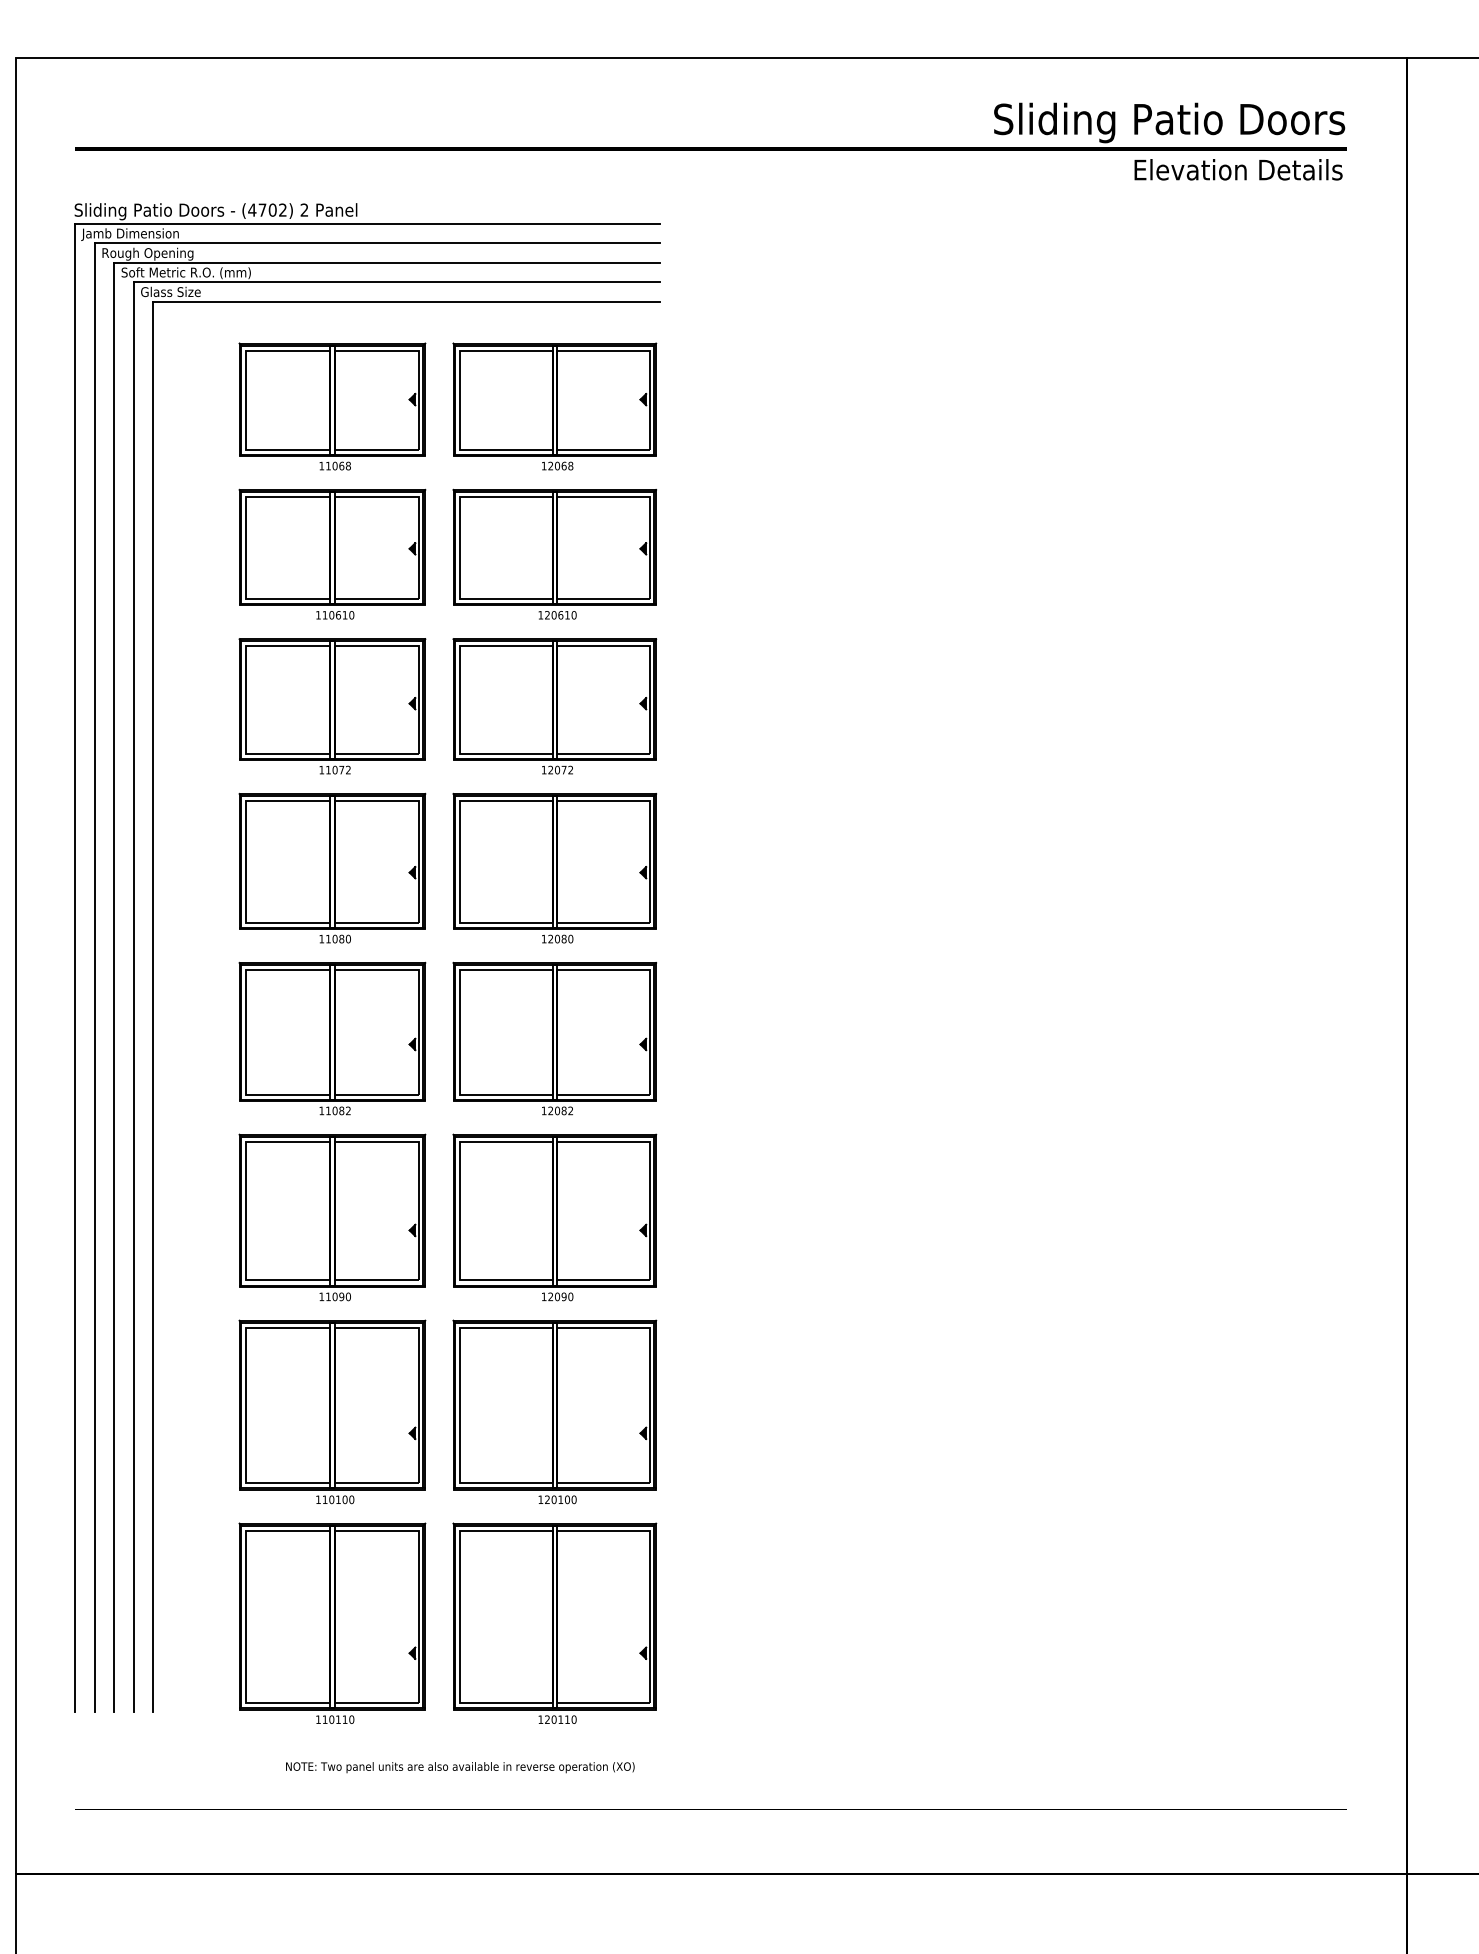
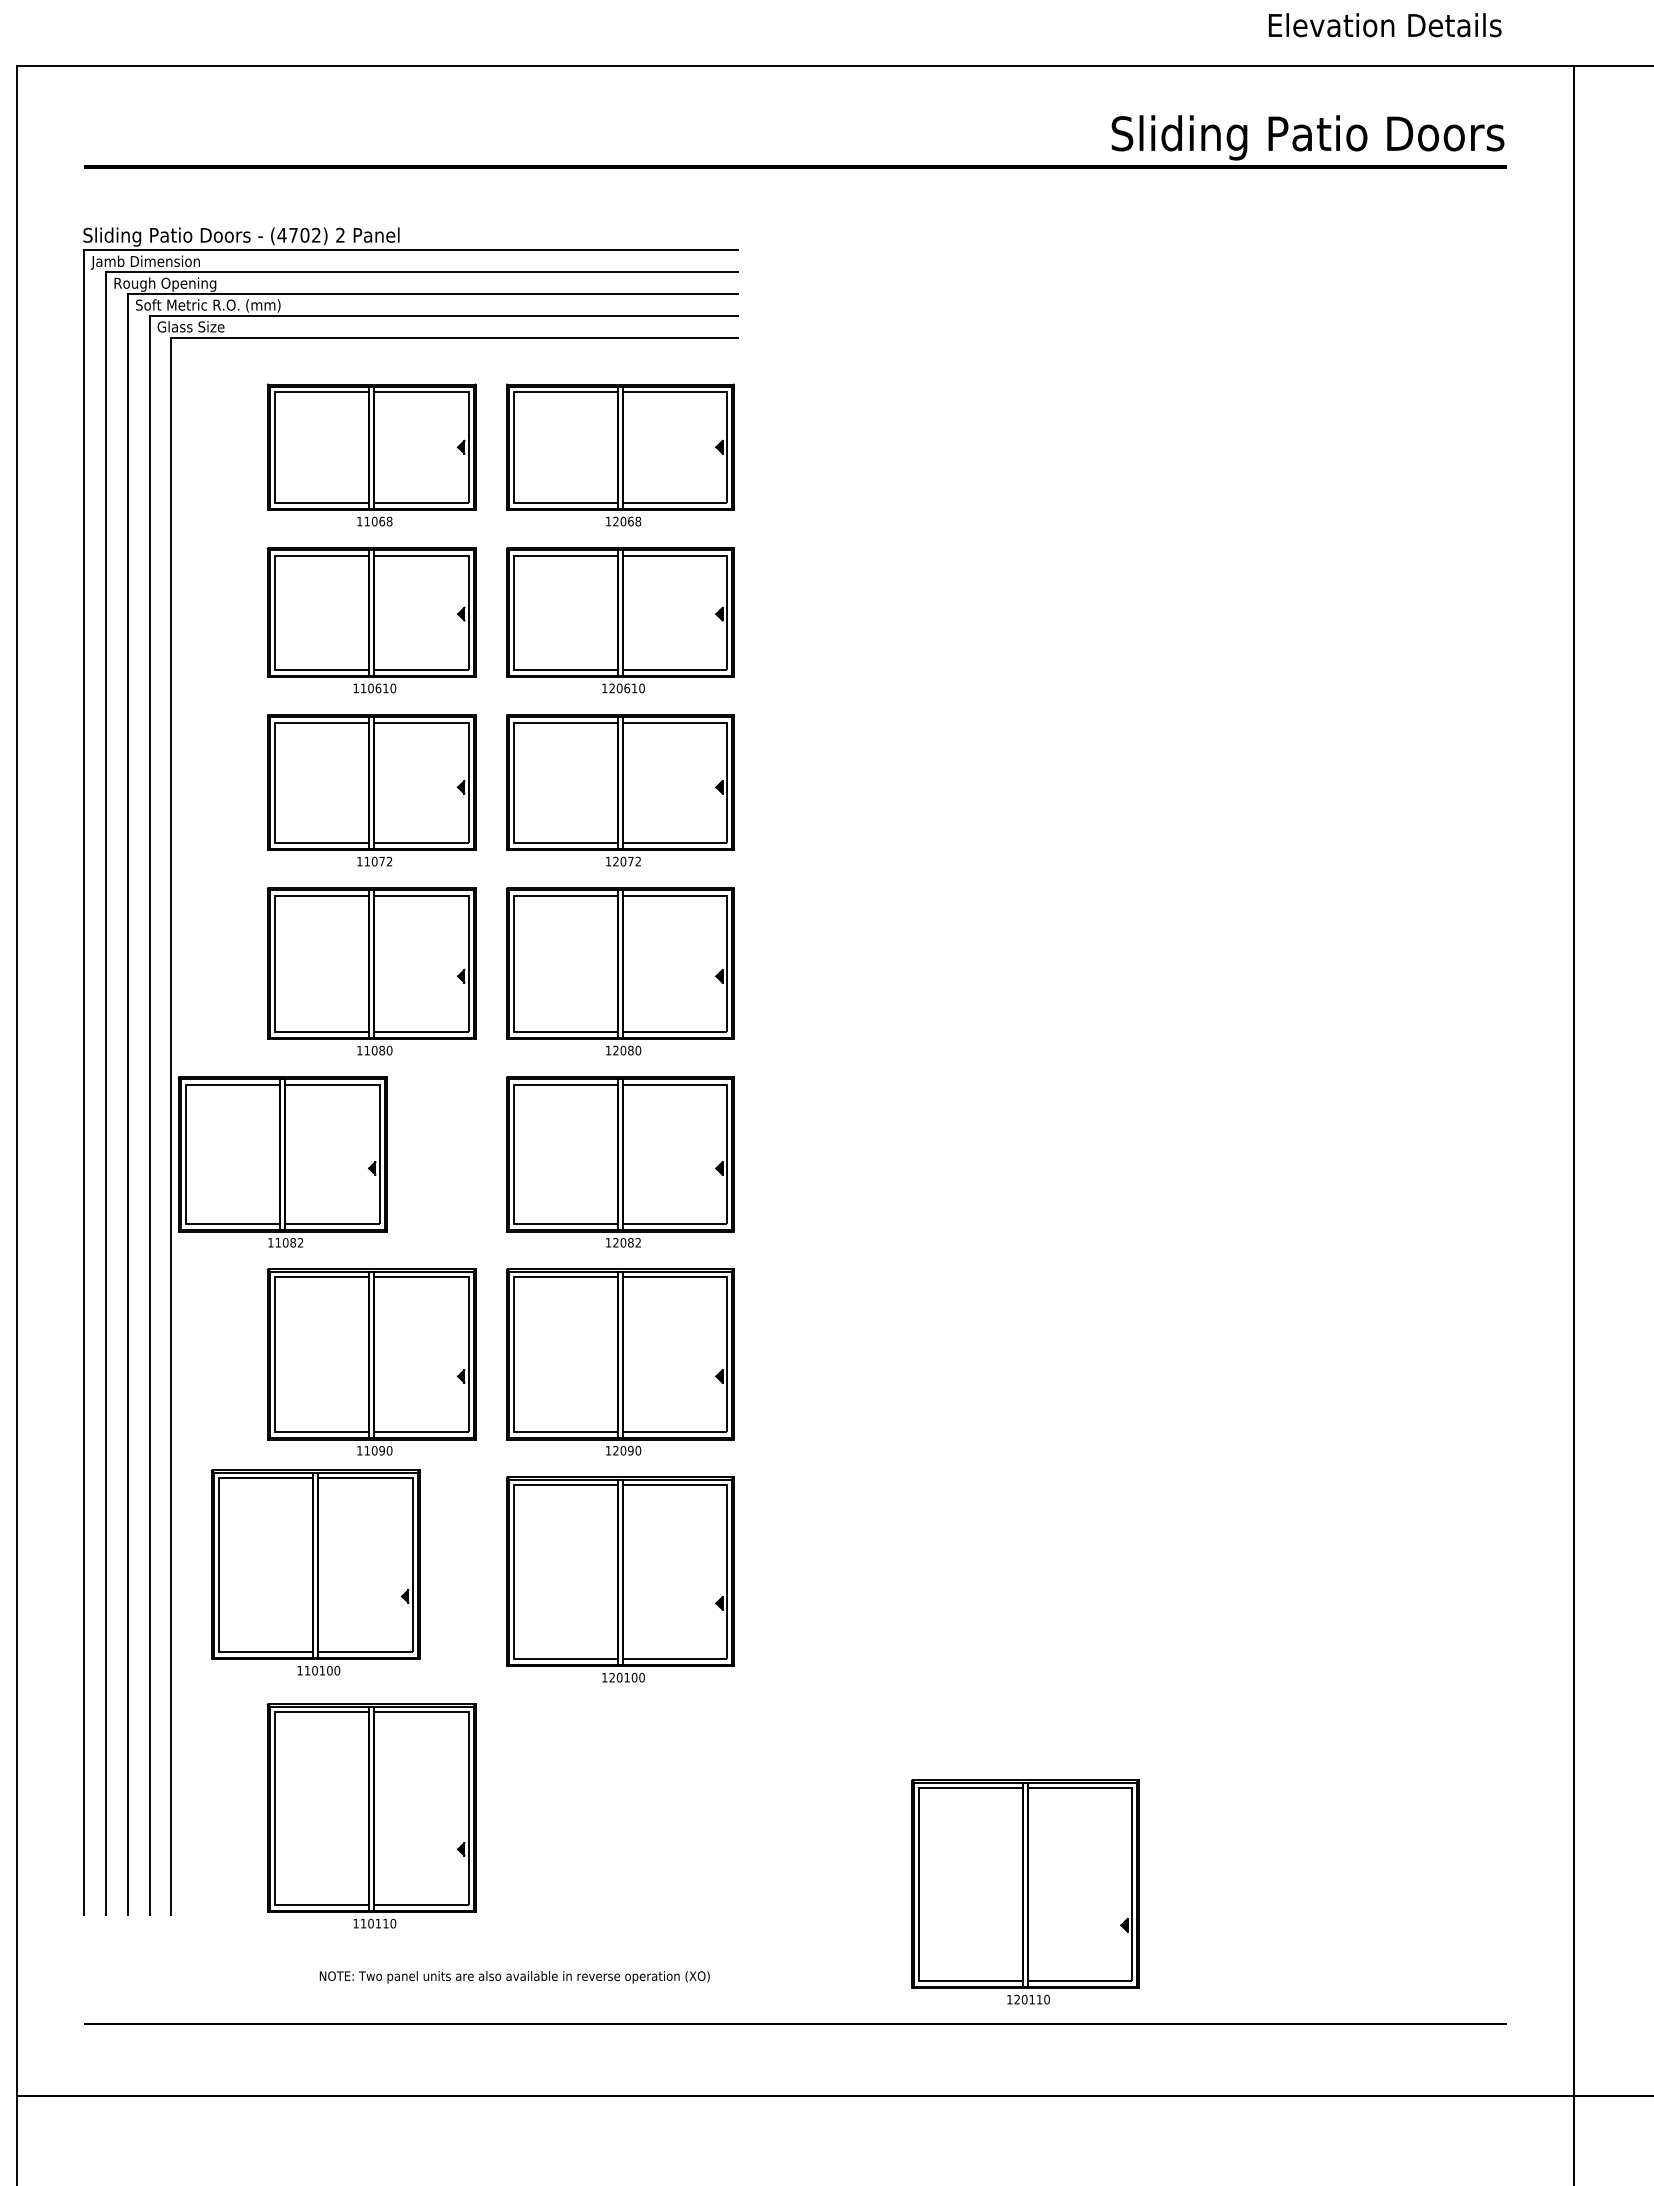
text: (1238, 170) -> (1385, 25), moved
part: (332, 1038) -> (282, 1161), moved
part: (332, 1411) -> (315, 1572), moved
part: (554, 1622) -> (1025, 1891), moved

